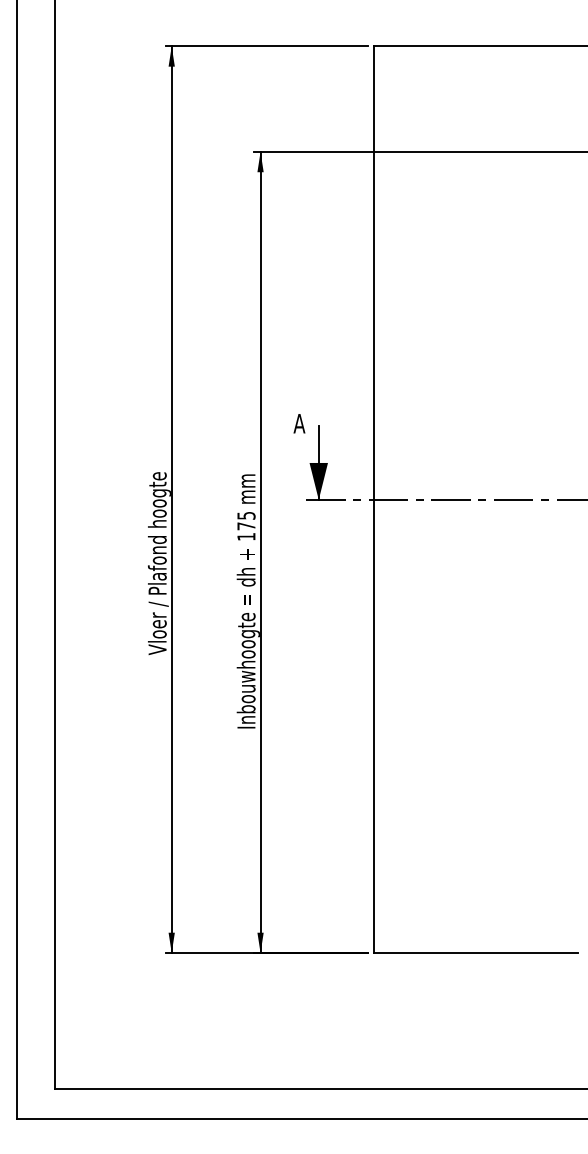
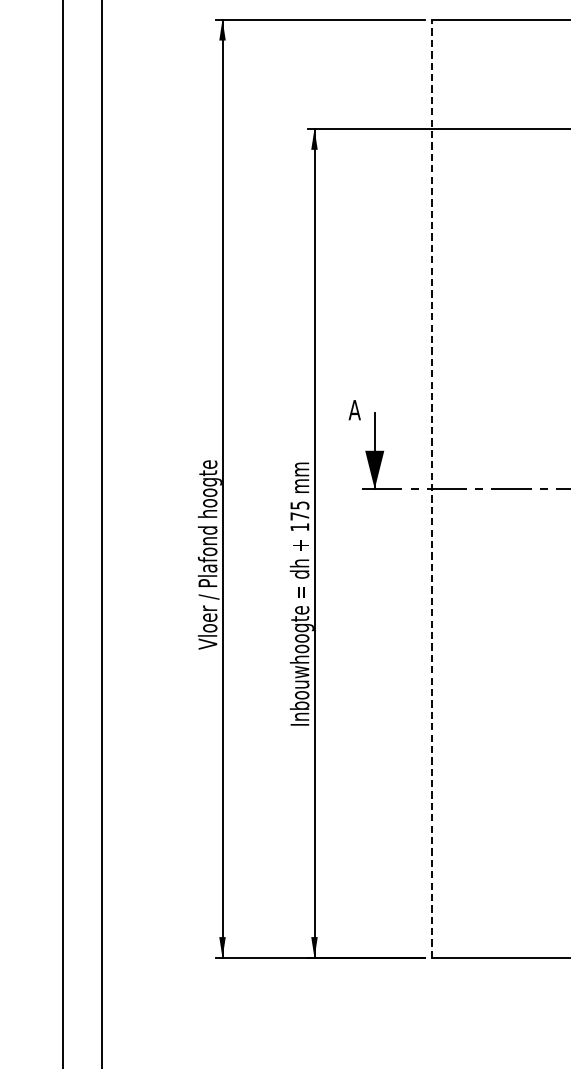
line: (373, 499) -> (431, 488), solid -> dashed

